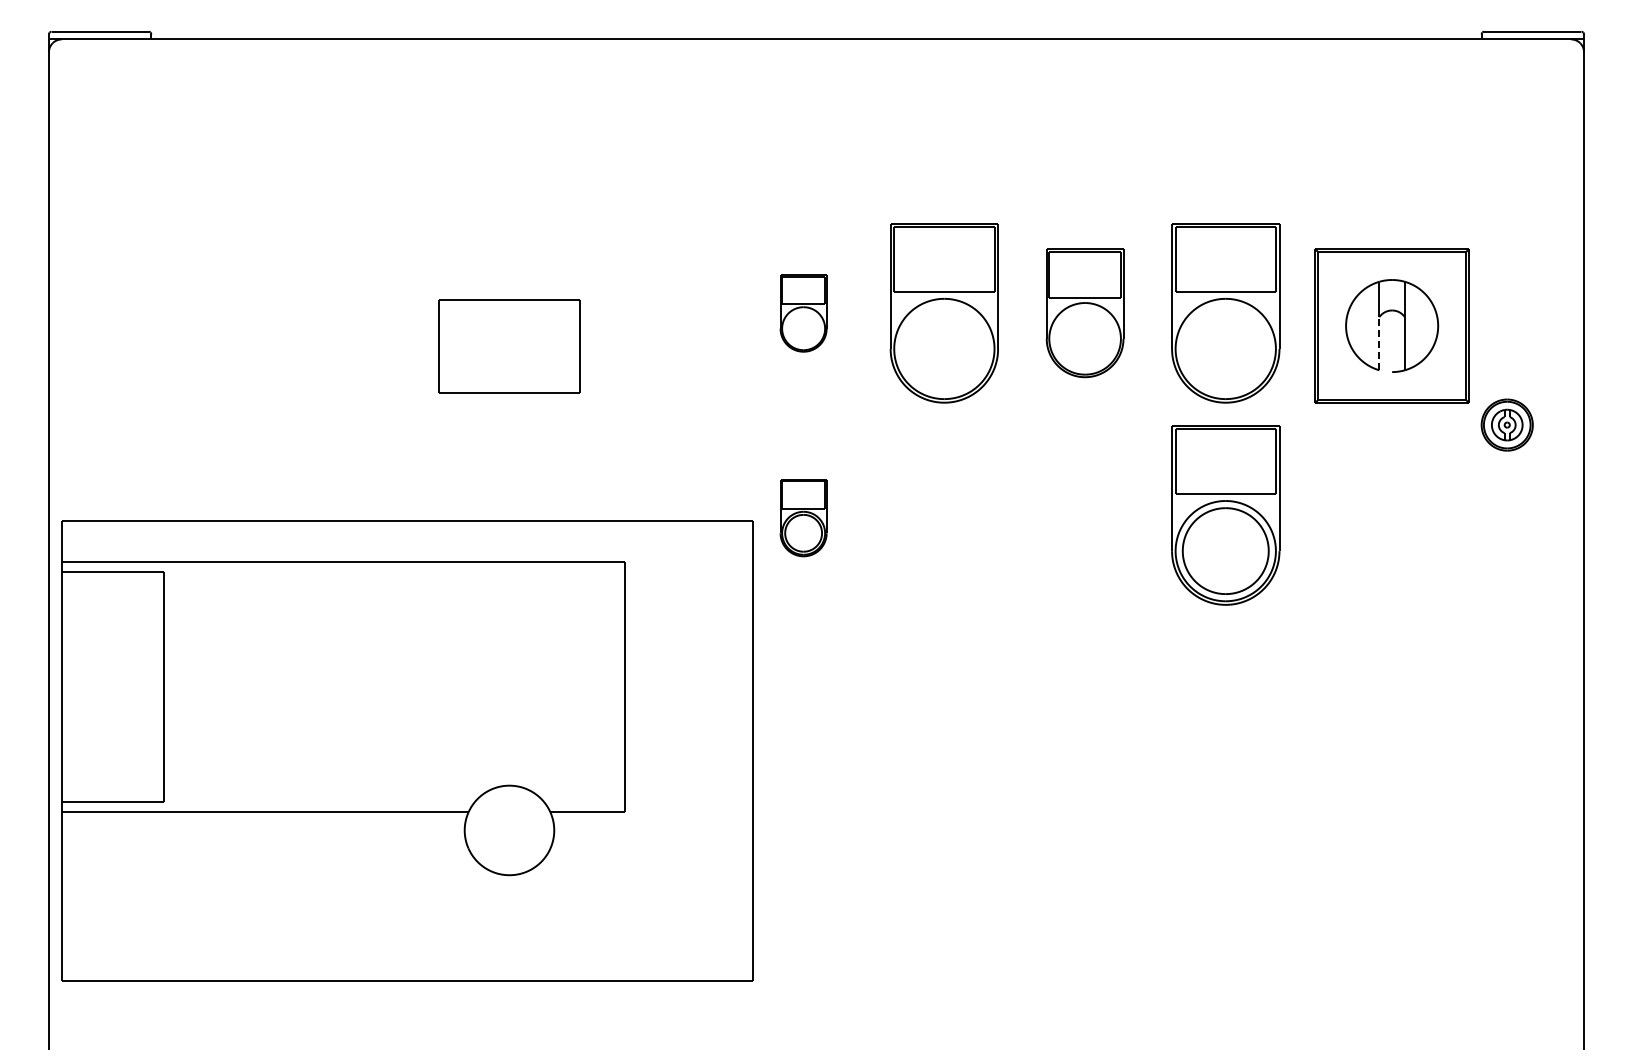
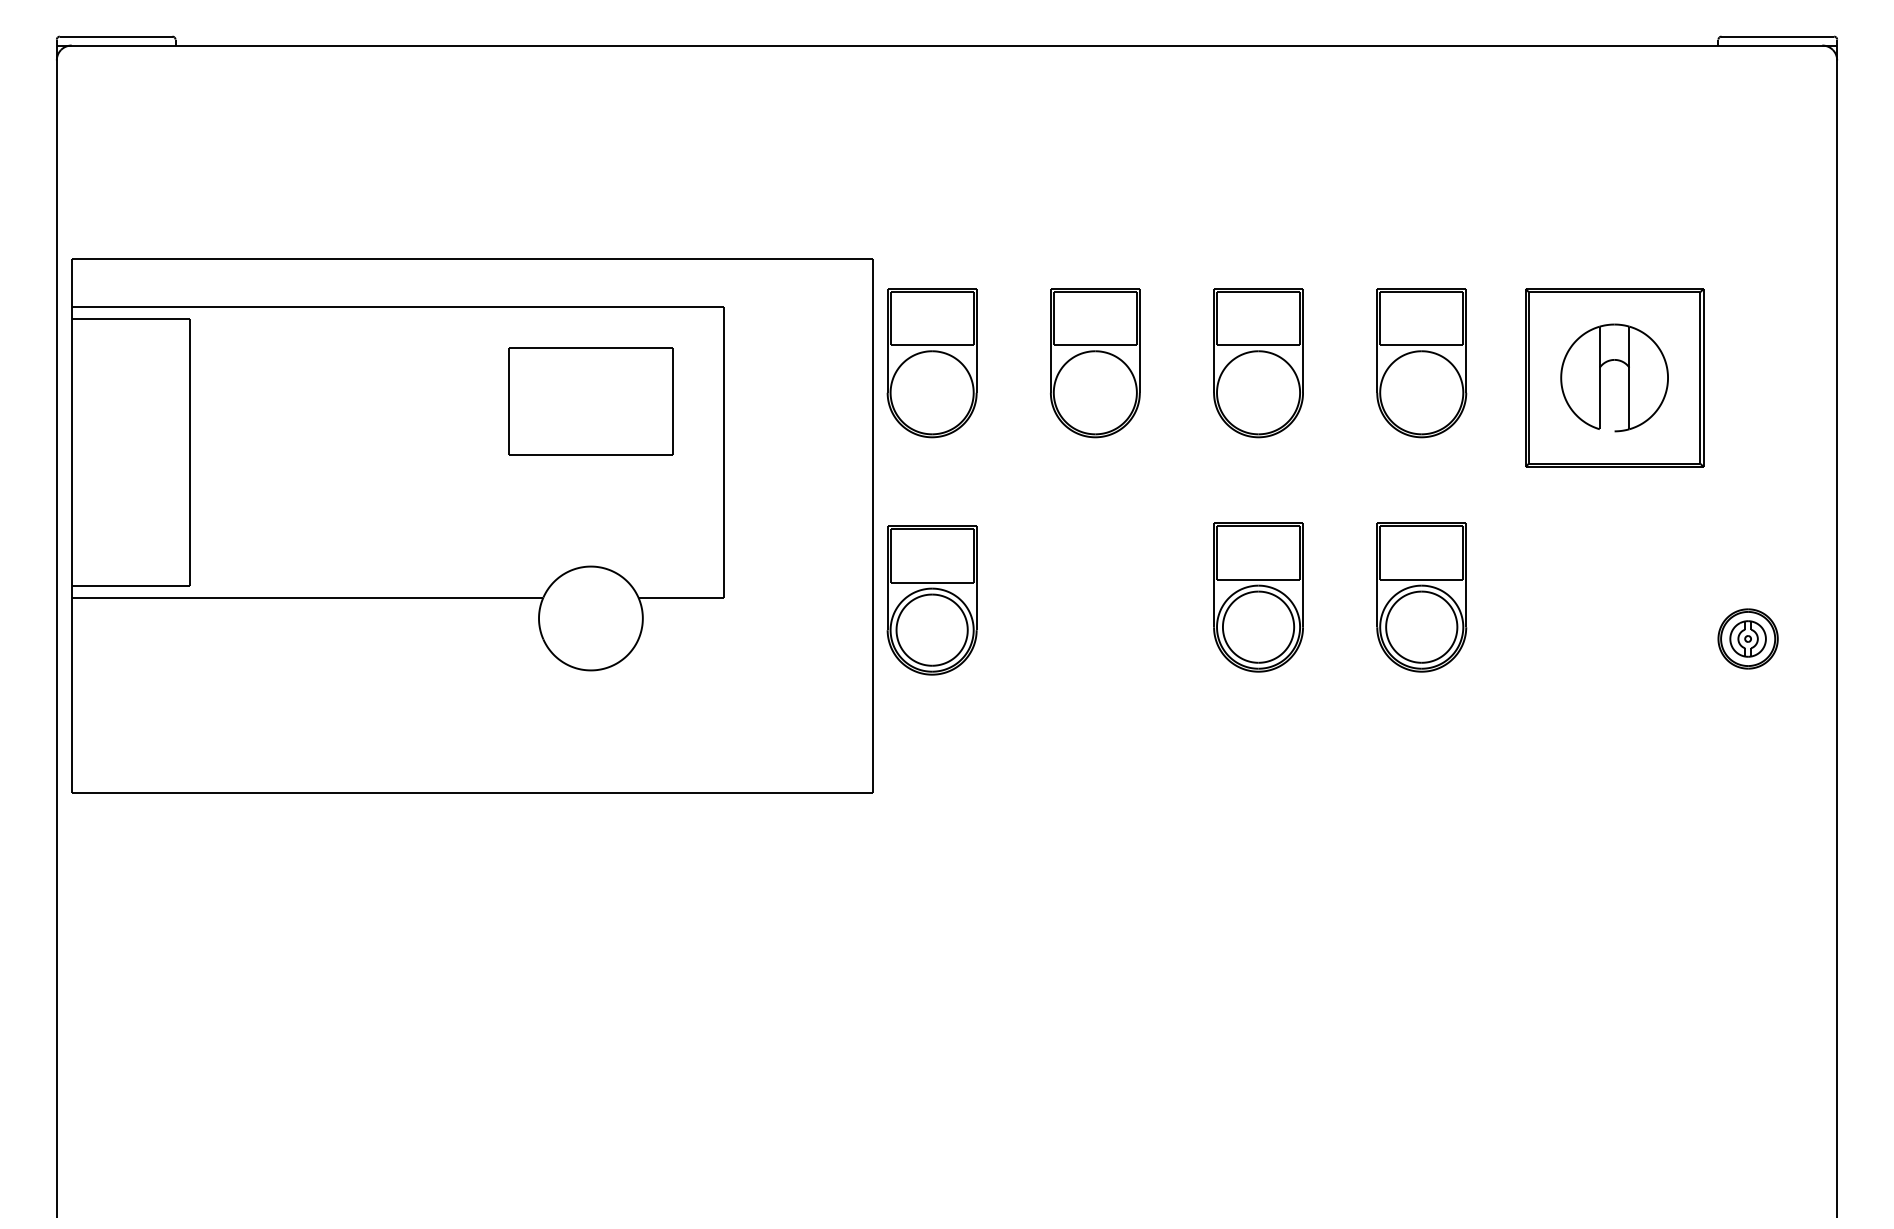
part: (803, 313) -> (931, 363), size x1.67
part: (944, 313) -> (1095, 363), size x0.71
part: (1225, 313) -> (1421, 363), size x0.71
line: (1379, 343) -> (1599, 398), dashed -> solid
part: (1506, 424) -> (1747, 638), moved
part: (1084, 515) -> (1257, 597), added
part: (1225, 515) -> (1421, 597), size x0.71
part: (803, 517) -> (931, 600), size x1.67
part: (407, 750) -> (472, 525), moved

